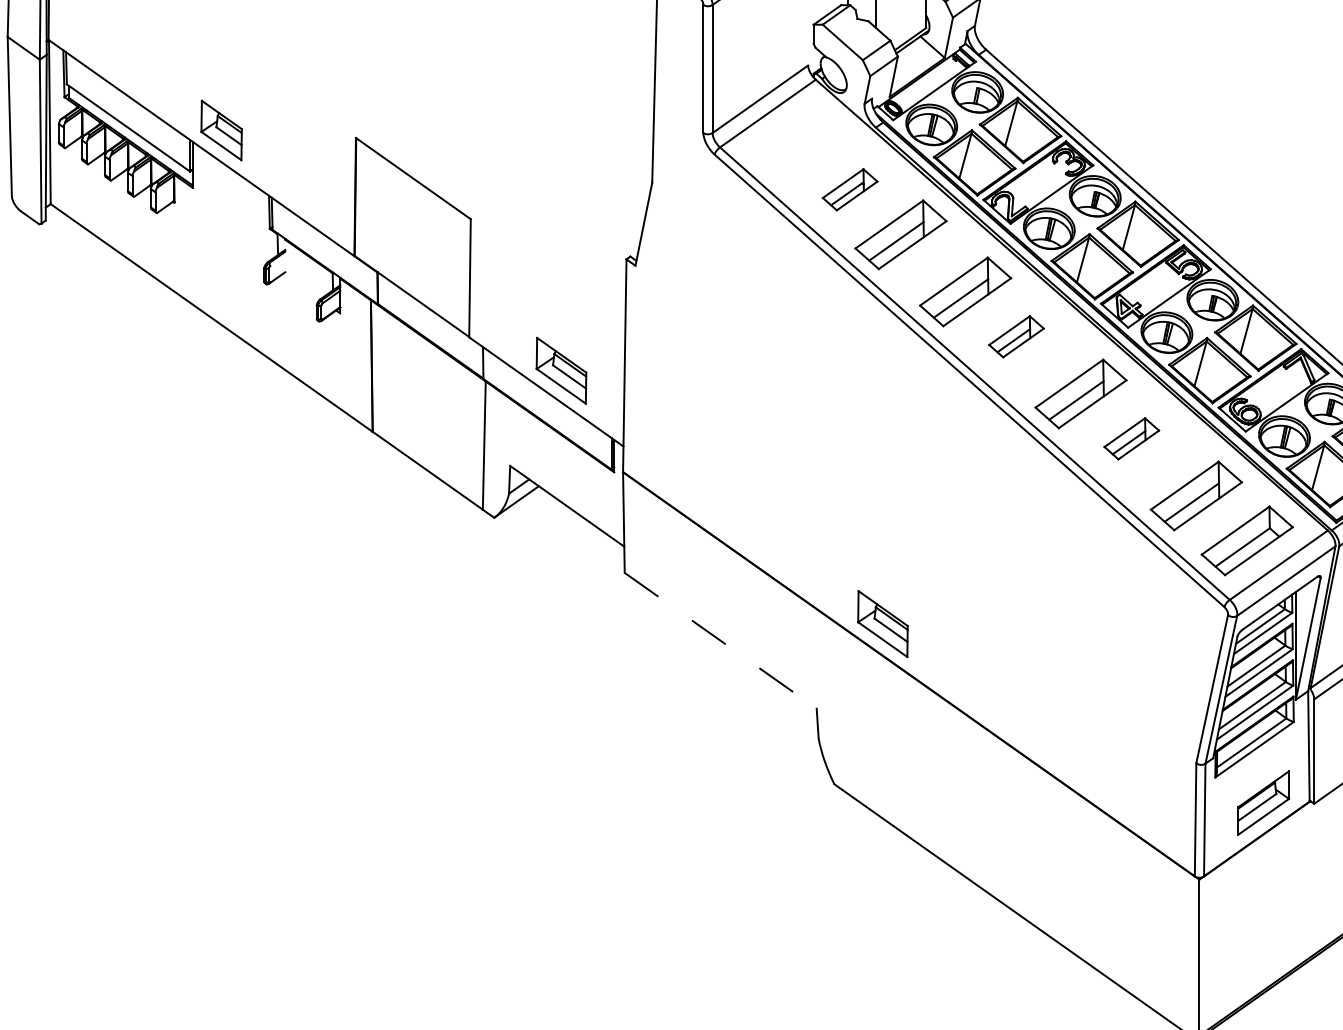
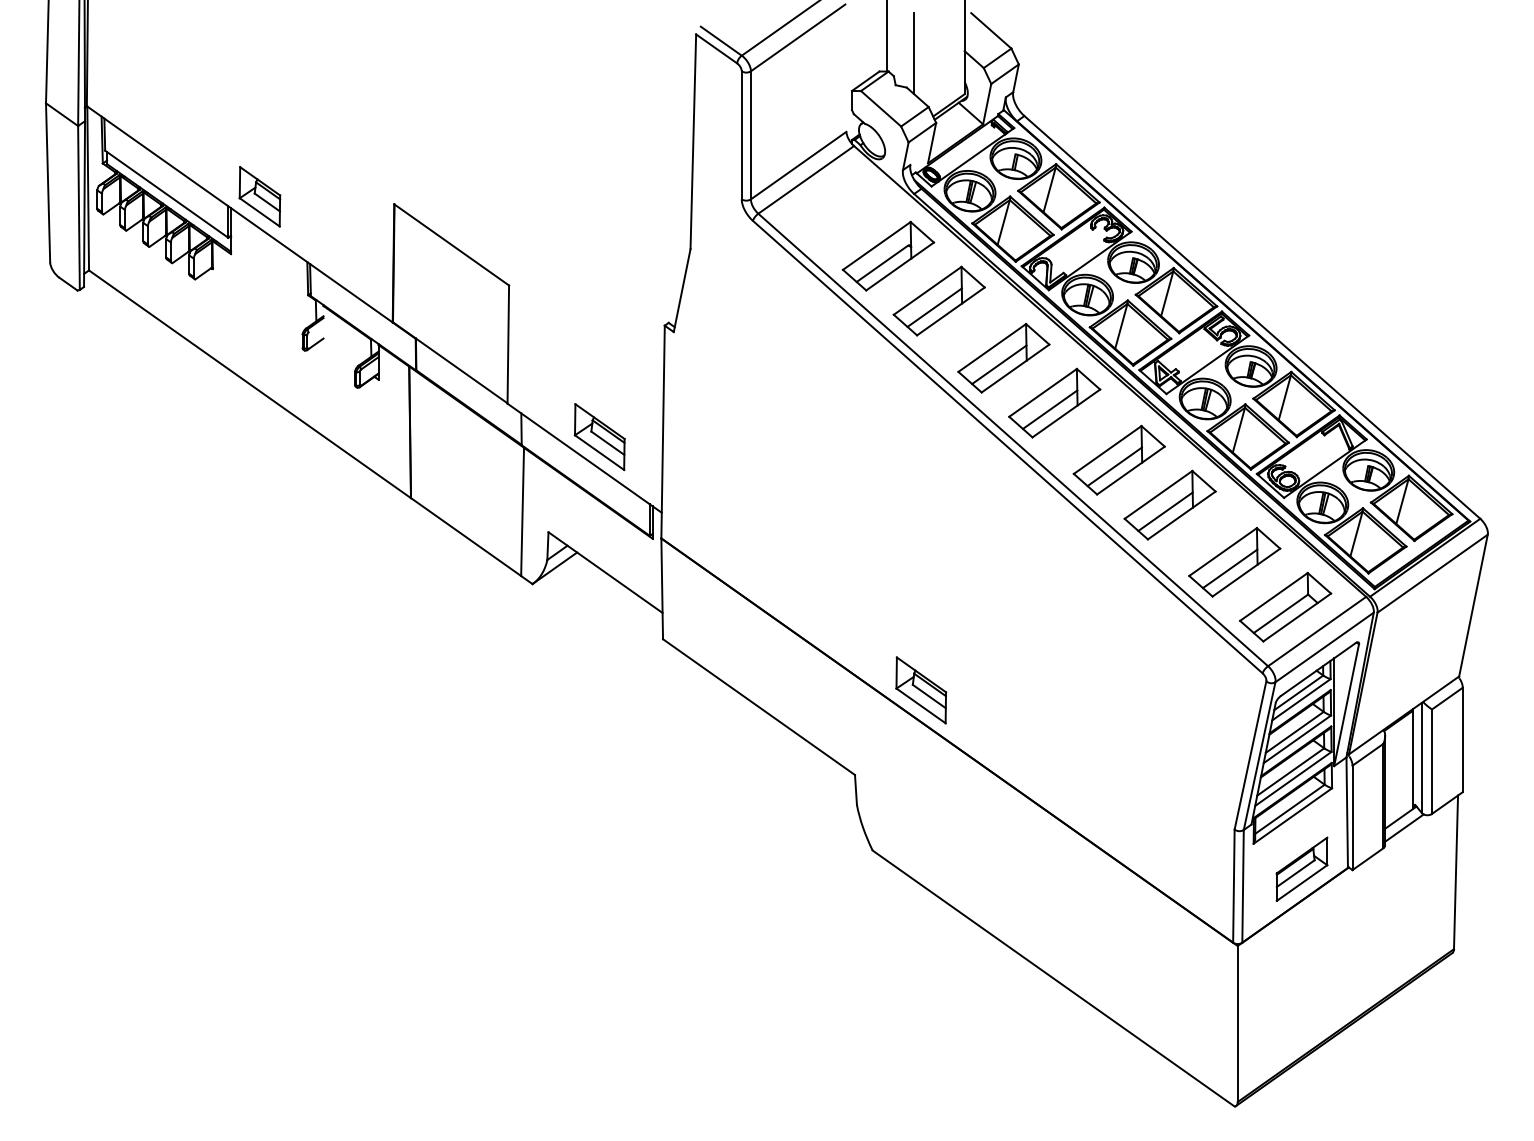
part: (850, 189) -> (888, 255), size x1.67
part: (1016, 336) -> (1054, 402), size x1.67
part: (1131, 438) -> (1169, 504), size x1.67
line: (721, 641) -> (759, 707), dashed -> solid

